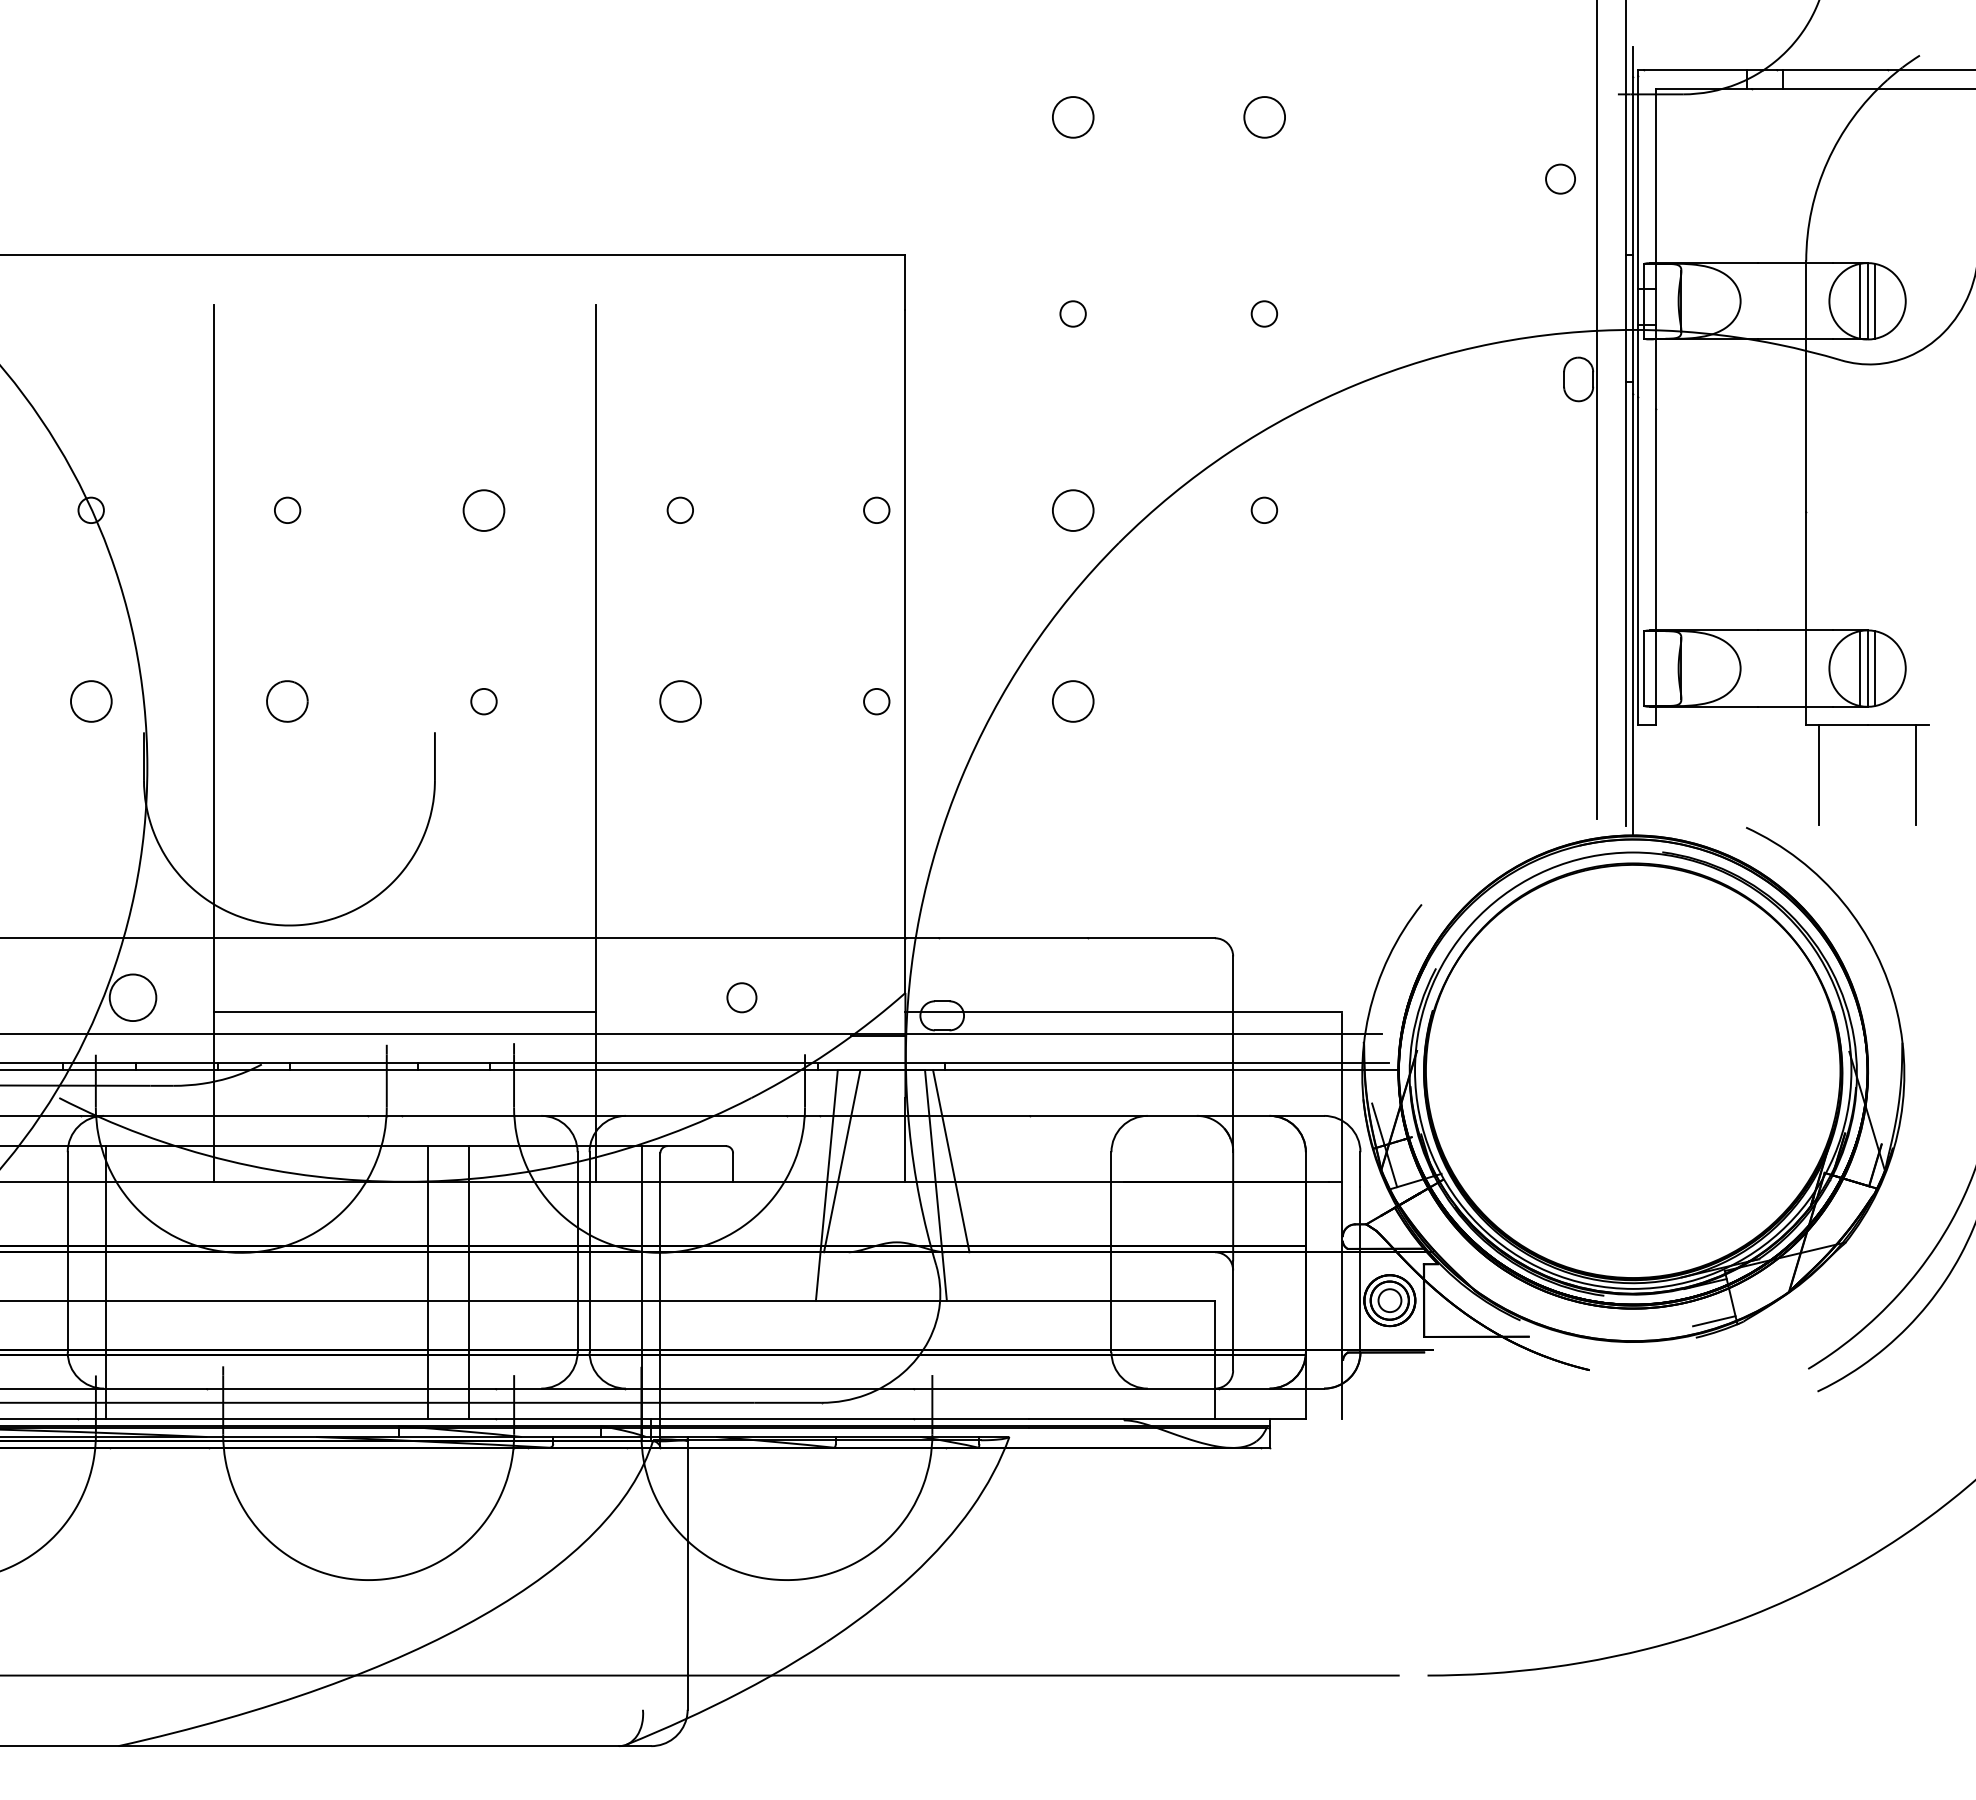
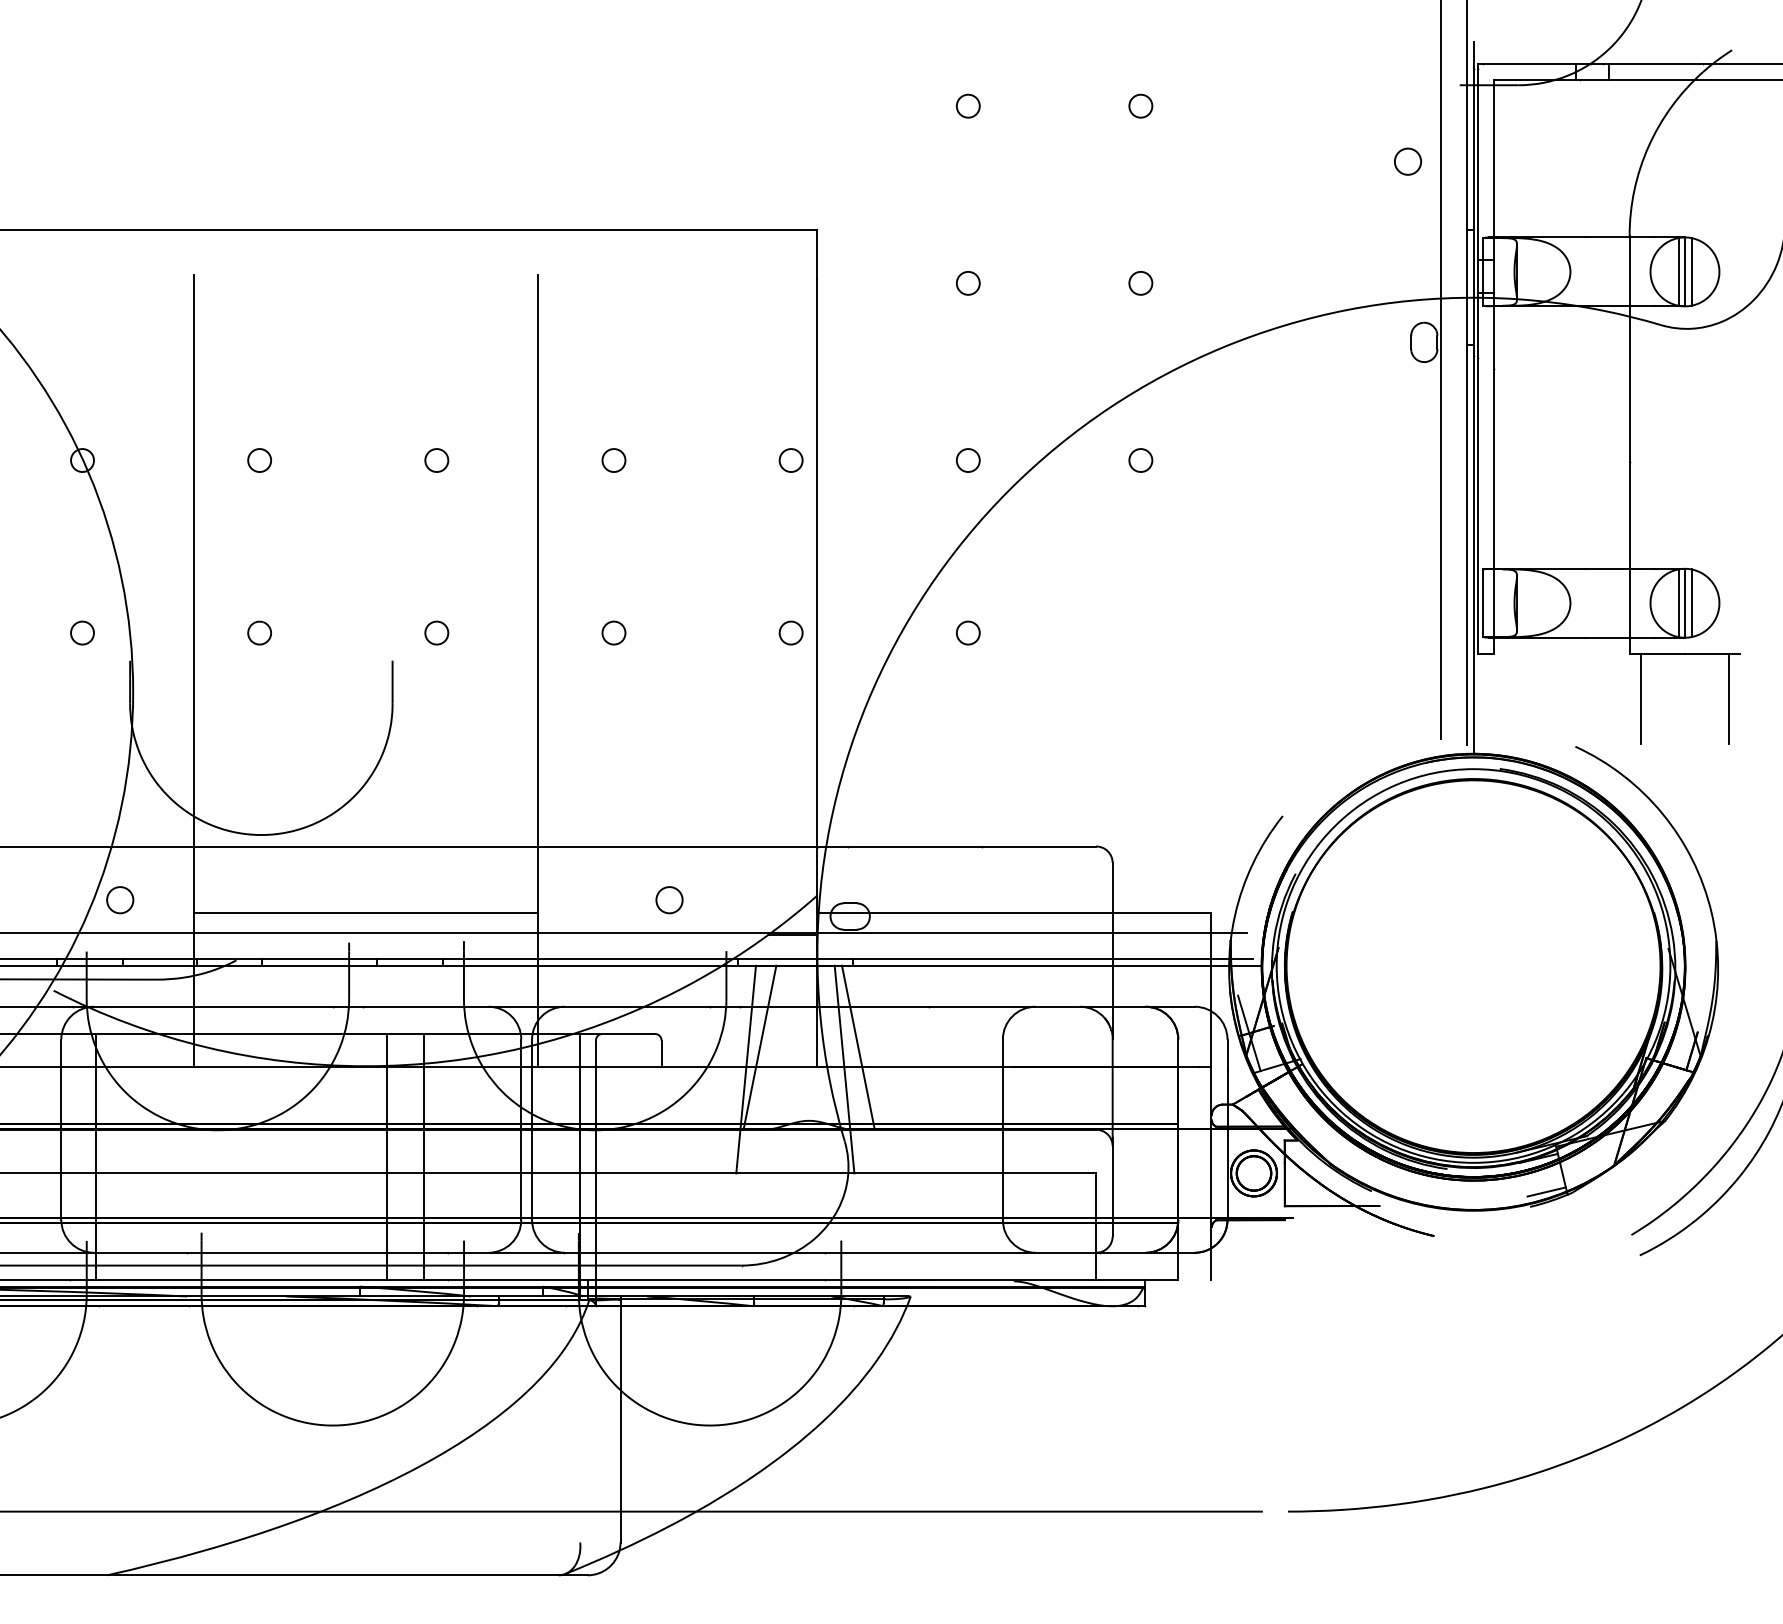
circle: (1072, 117) -> (967, 106), size x0.62
circle: (1263, 117) -> (1140, 106), size x0.62
circle: (483, 509) -> (436, 459), size x0.62
circle: (1072, 509) -> (967, 459), size x0.62
circle: (90, 701) -> (81, 632), size x0.62
part: (287, 701) -> (259, 632), size x0.62
circle: (679, 701) -> (613, 632), size x0.62
circle: (1072, 701) -> (967, 632), size x0.62
circle: (132, 997) -> (119, 899), size x0.62
circle: (1389, 1300) -> (1253, 1173), size x1.67

